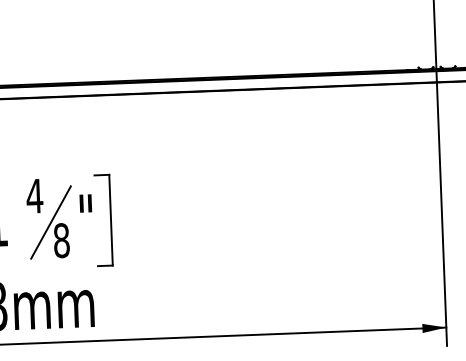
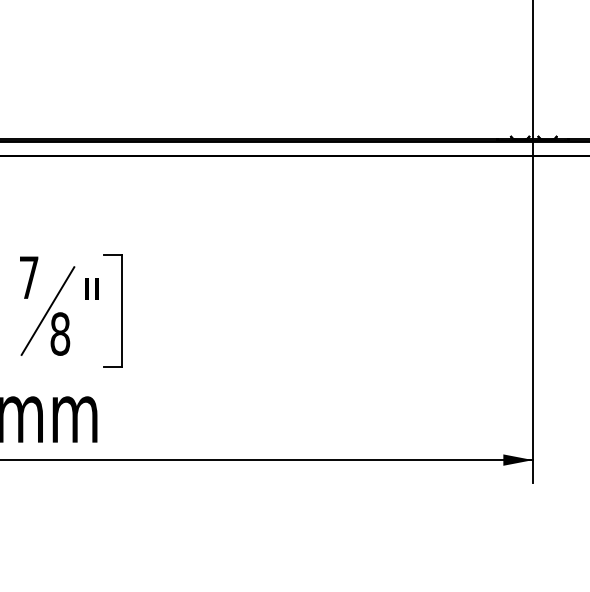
text: (34, 196) -> (28, 277), 4 -> 7

